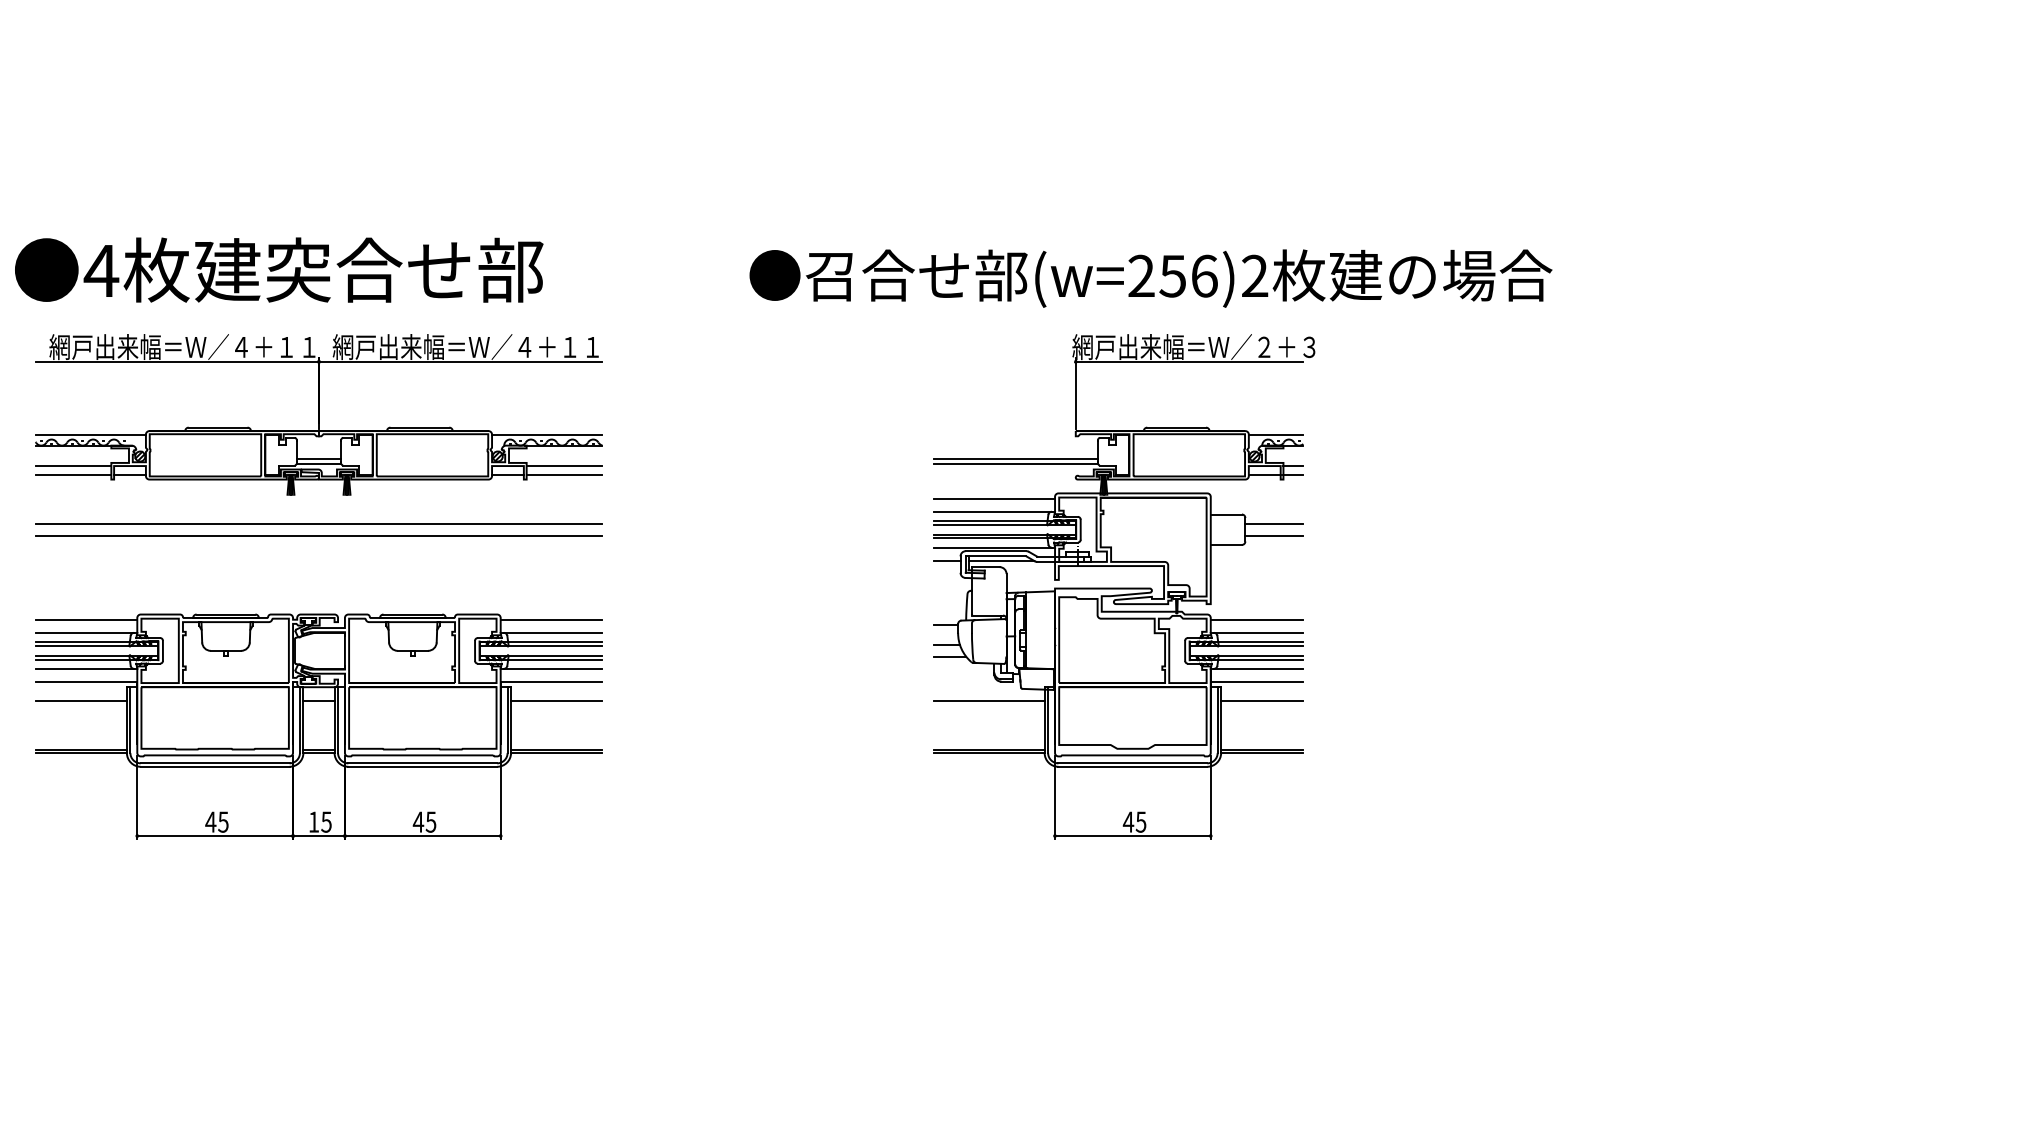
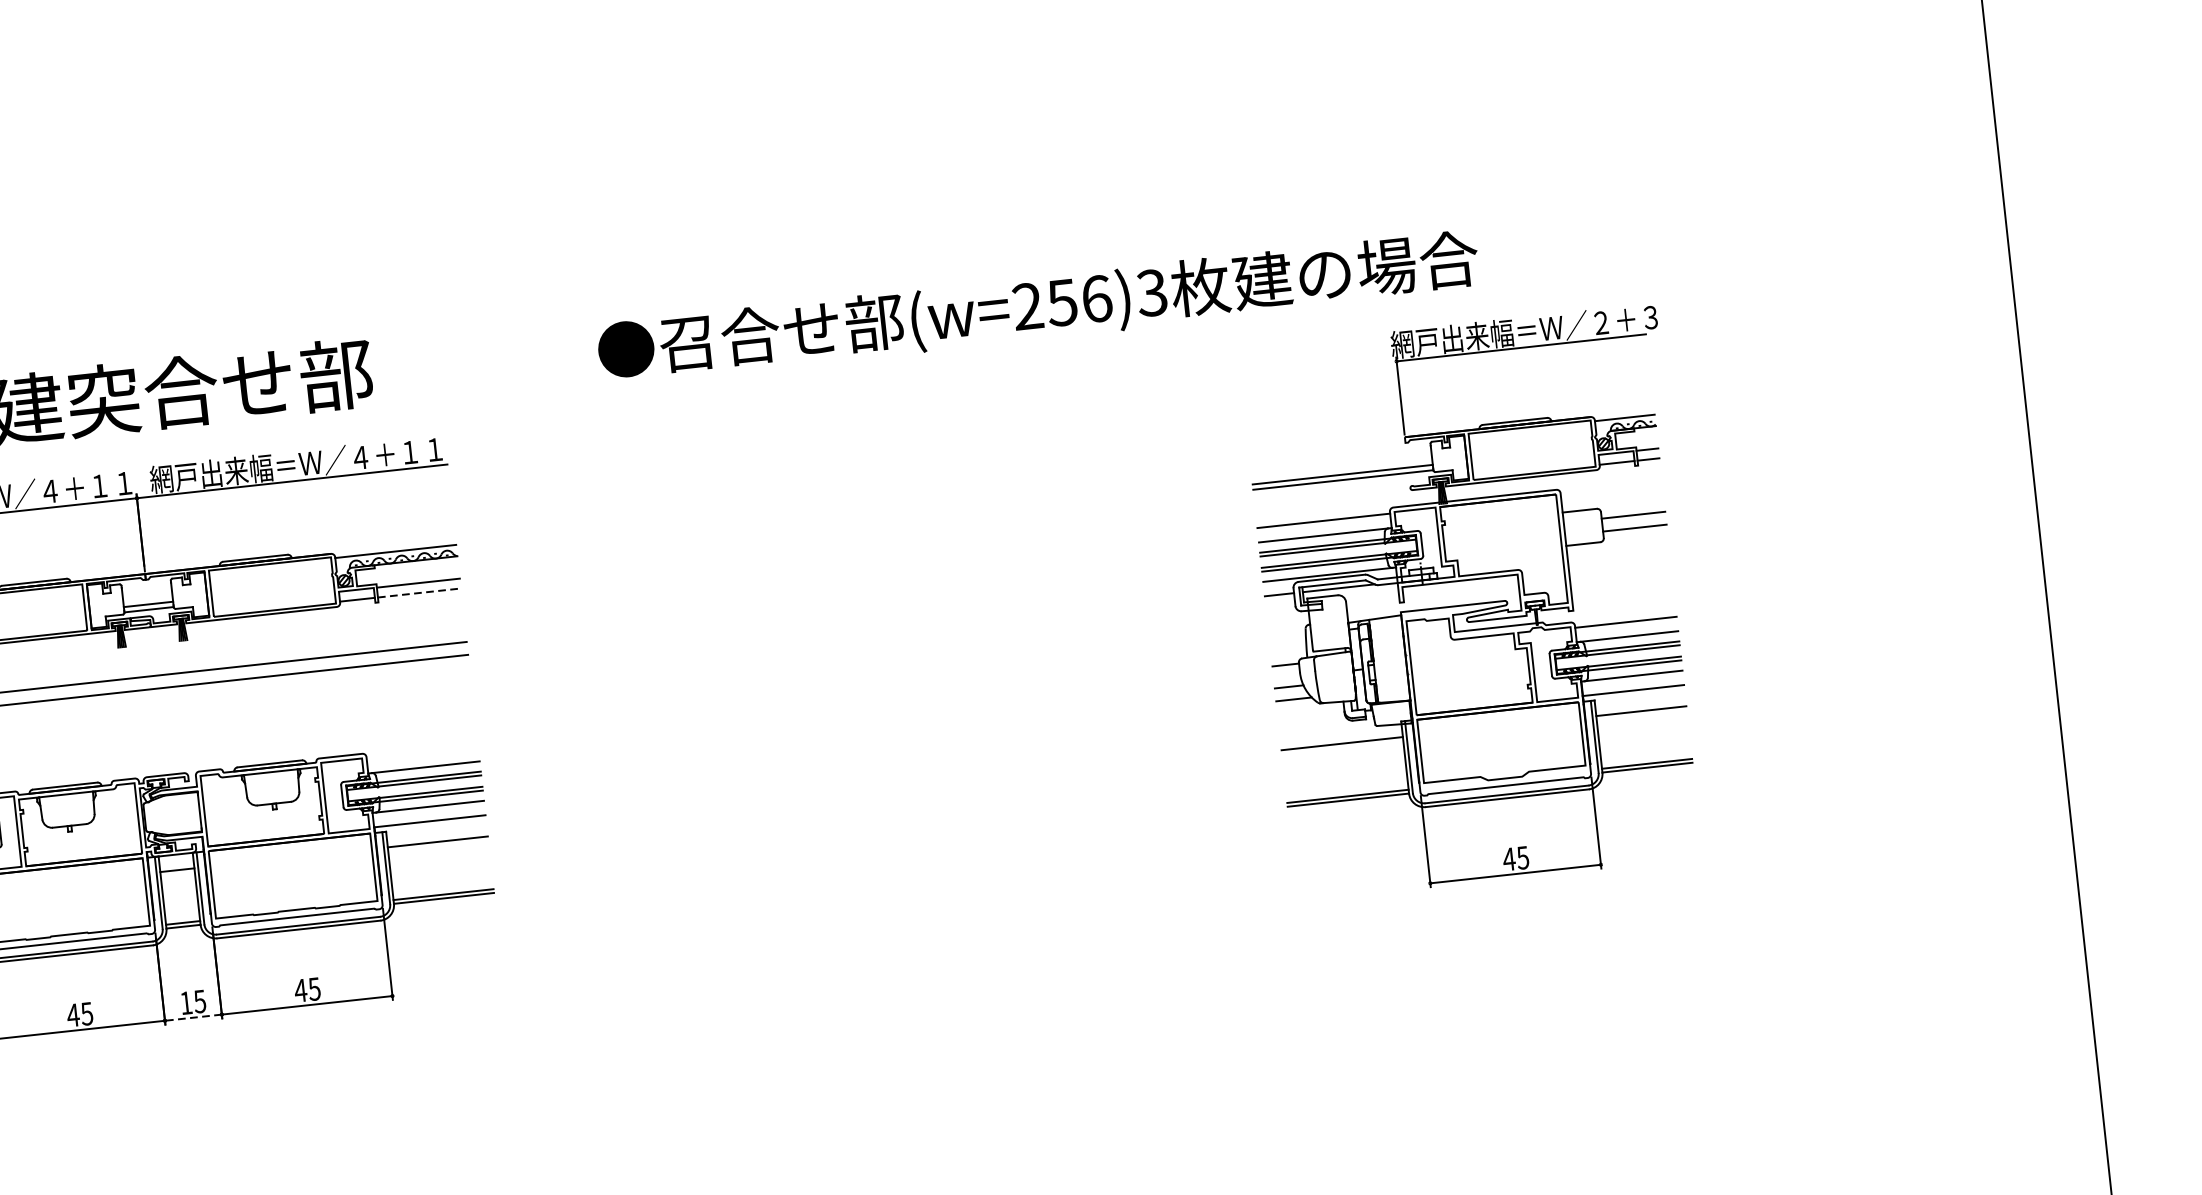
text: (1254, 275) -> (1151, 292), (w=256)2 -> (w=256)3
line: (564, 475) -> (419, 593), solid -> dashed
part: (1124, 586) -> (1476, 601), moved
line: (551, 619) -> (422, 752), removed
line: (319, 836) -> (194, 1018), solid -> dashed

